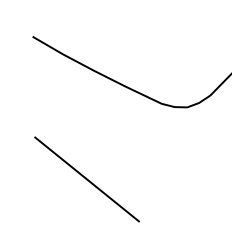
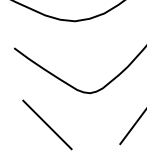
line: (87, 178) -> (47, 124), moved

